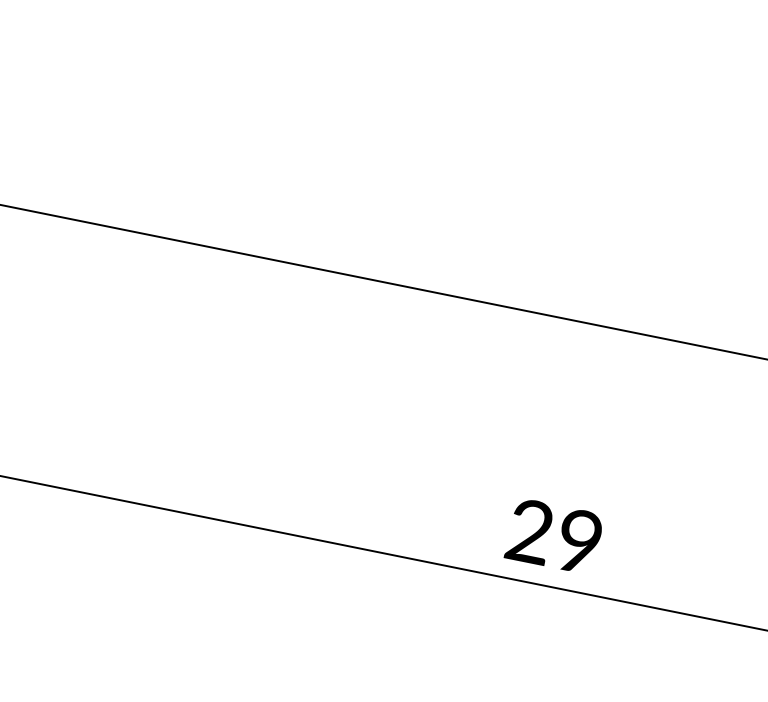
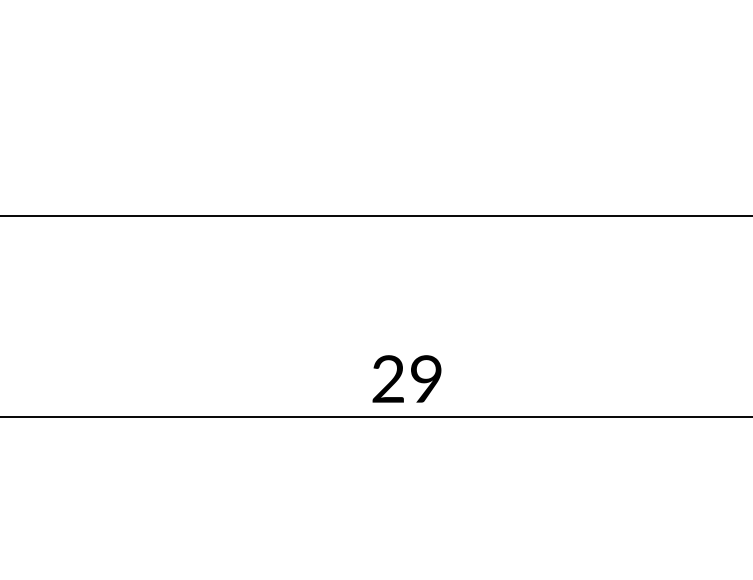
text: (553, 535) -> (406, 378), moved

